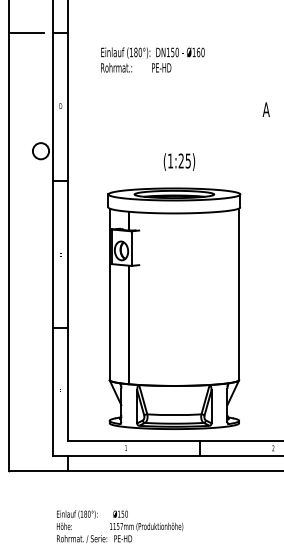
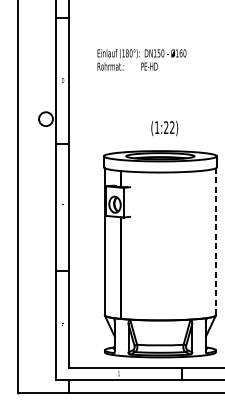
line: (25, 33) -> (32, 18), removed
text: (152, 59) -> (141, 59), moved
text: (187, 160) -> (171, 127), (1:25) -> (1:22)
line: (239, 294) -> (216, 242), solid -> dashed

